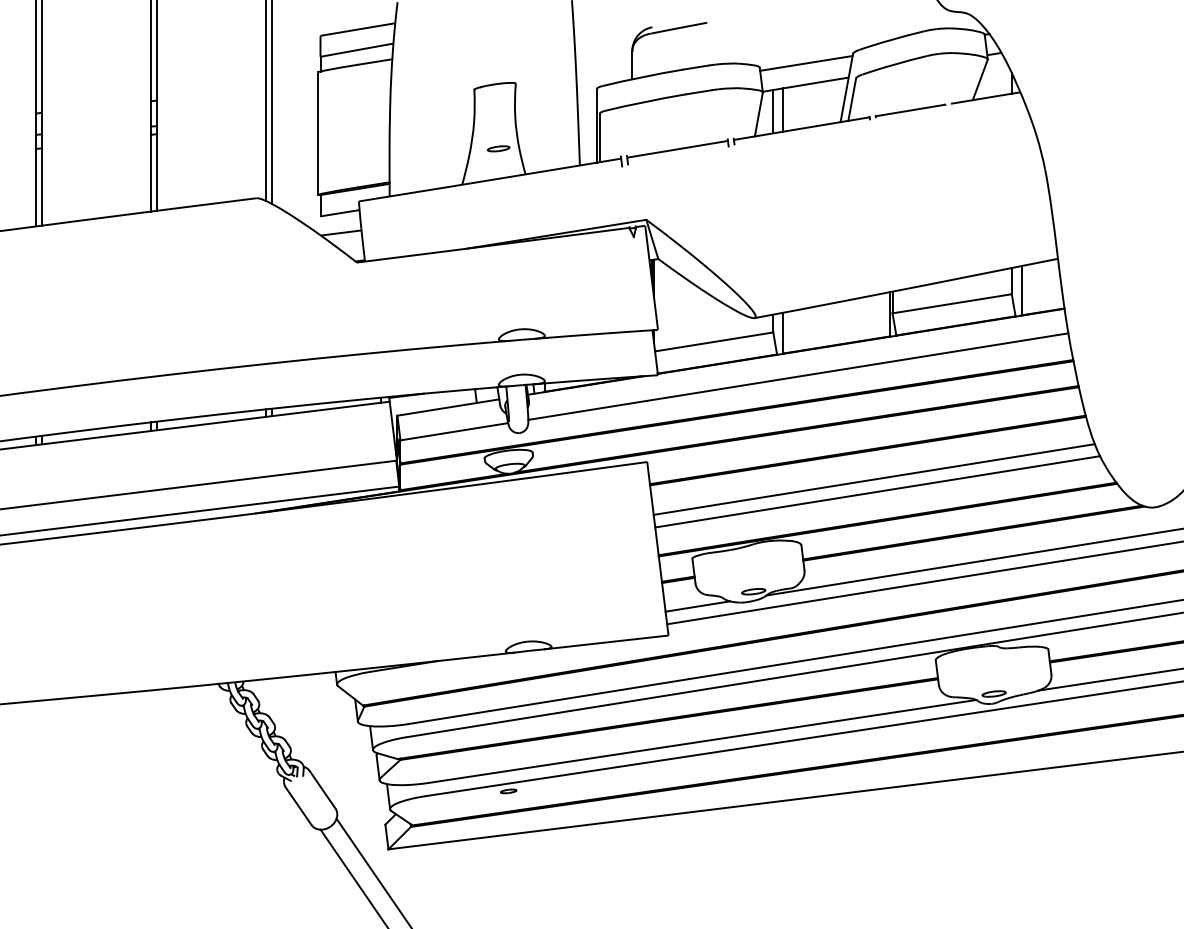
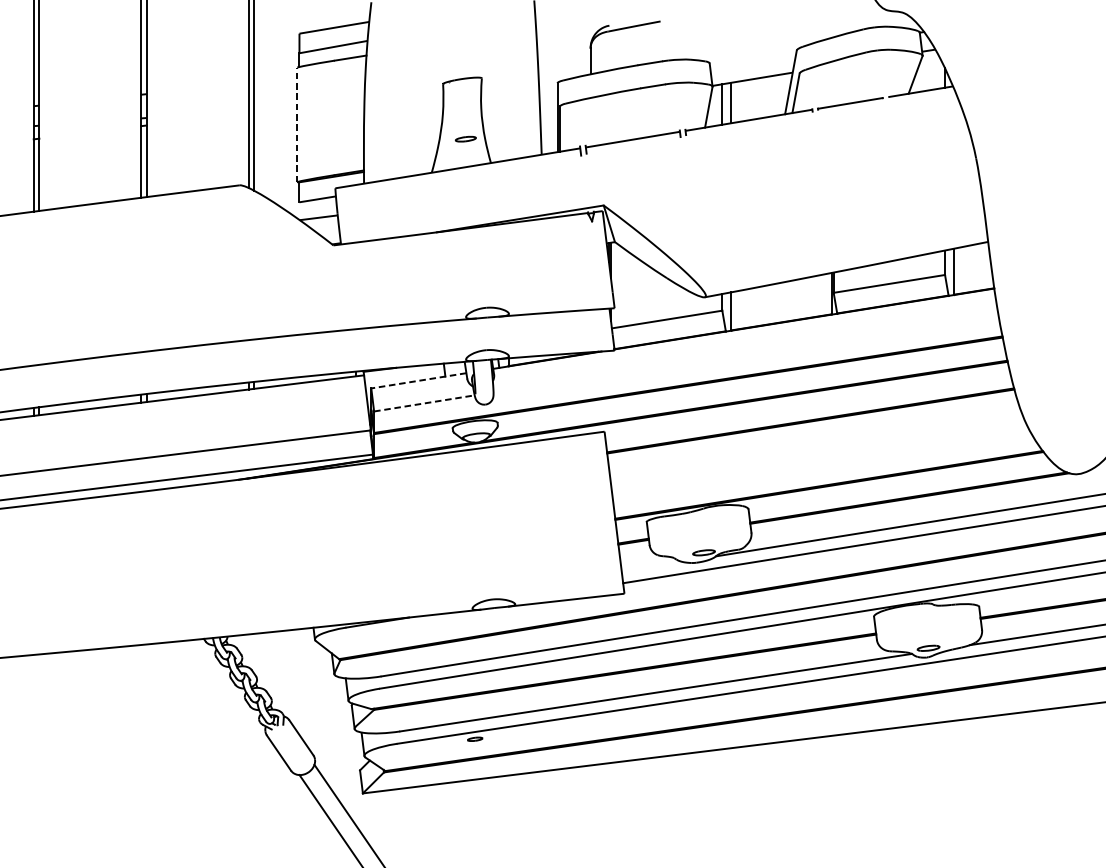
line: (806, 63) -> (753, 59), removed
line: (318, 133) -> (297, 124), solid -> dashed
line: (798, 376) -> (745, 351), removed
line: (448, 407) -> (418, 380), solid -> dashed
line: (454, 431) -> (424, 403), solid -> dashed
line: (873, 479) -> (815, 448), removed
line: (877, 491) -> (819, 459), removed
line: (697, 606) -> (651, 566), removed

